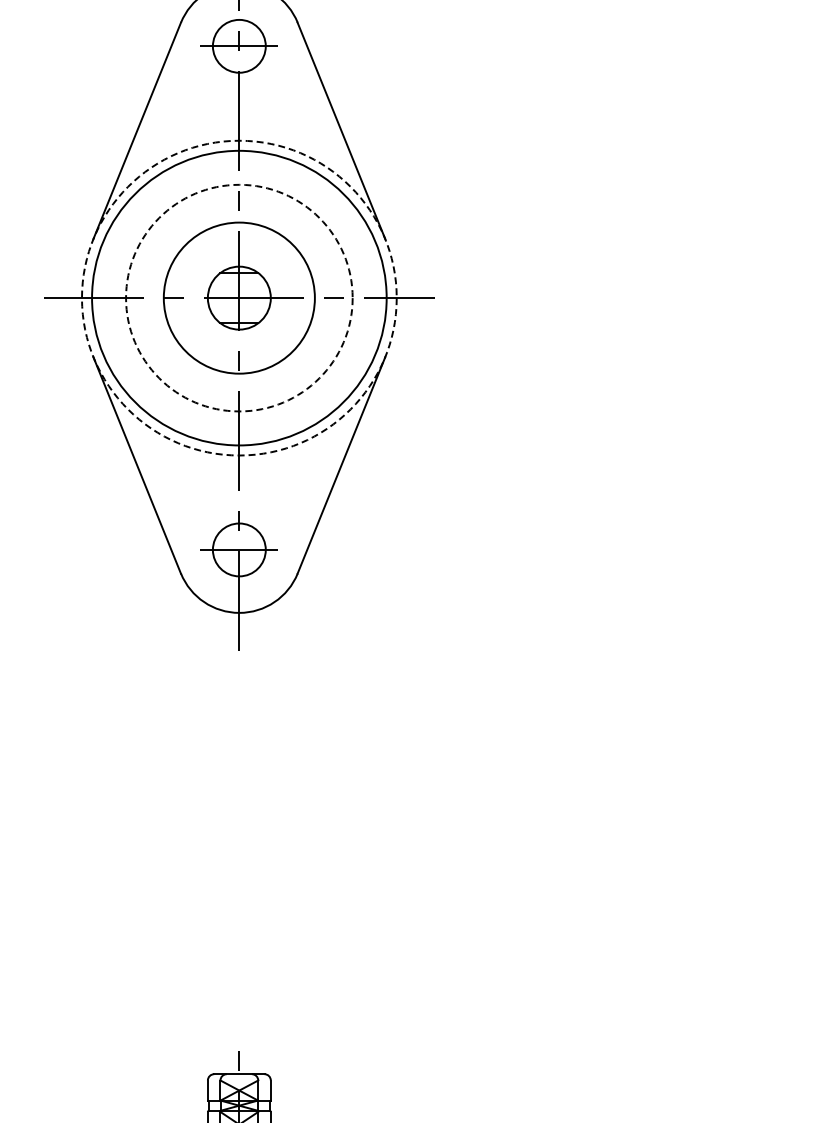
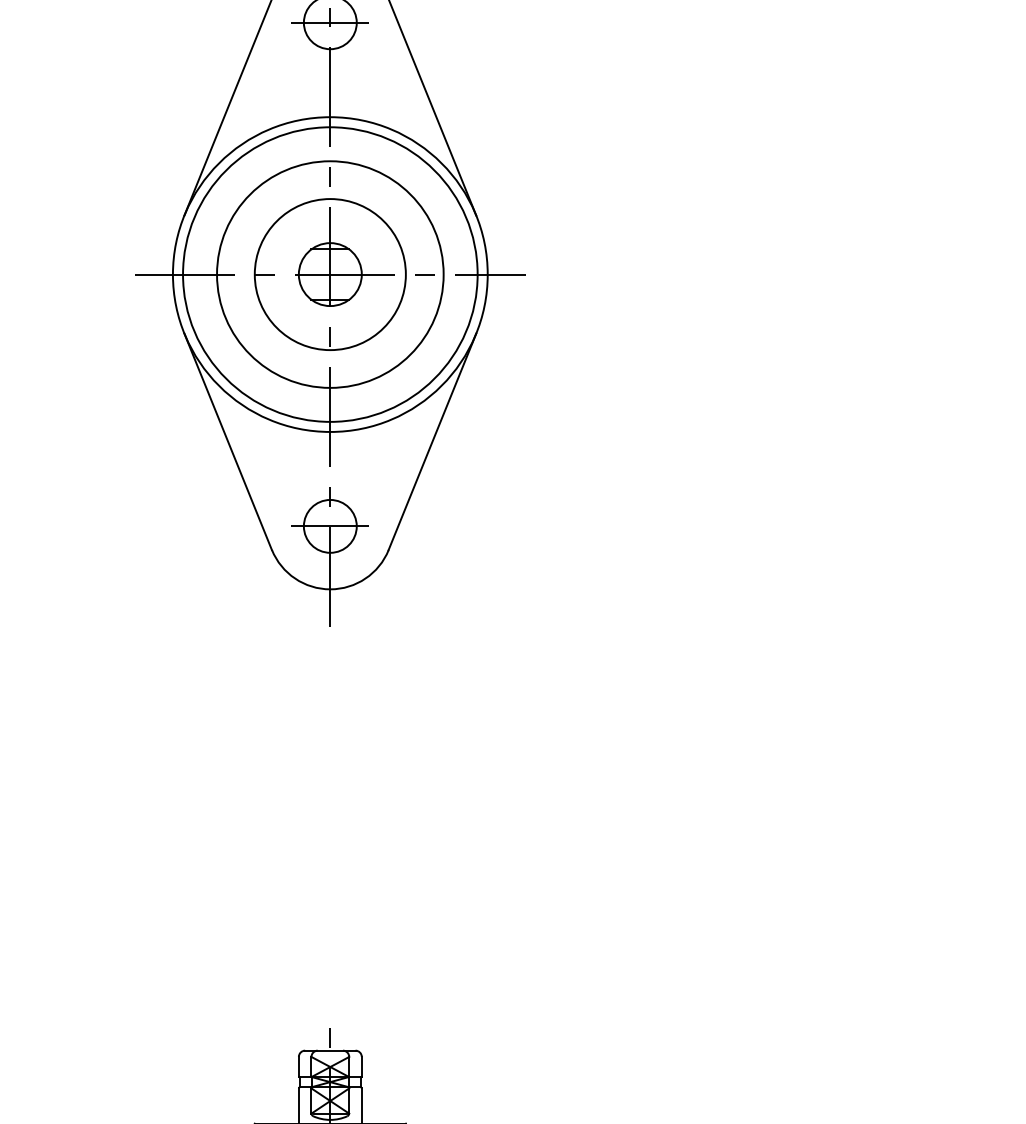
circle: (238, 298) -> (329, 274), dashed -> solid
circle: (239, 298) -> (330, 274), dashed -> solid

